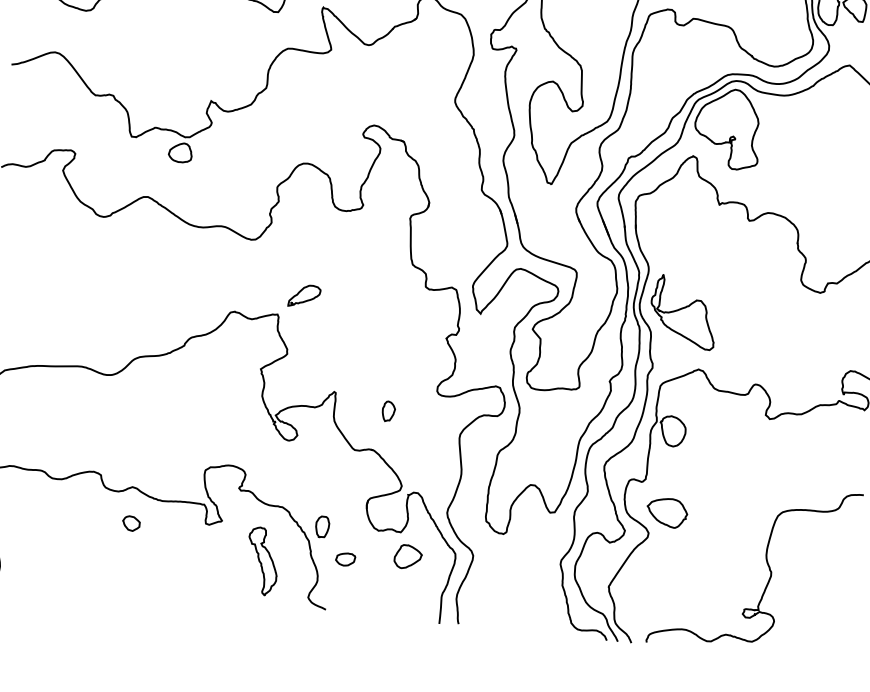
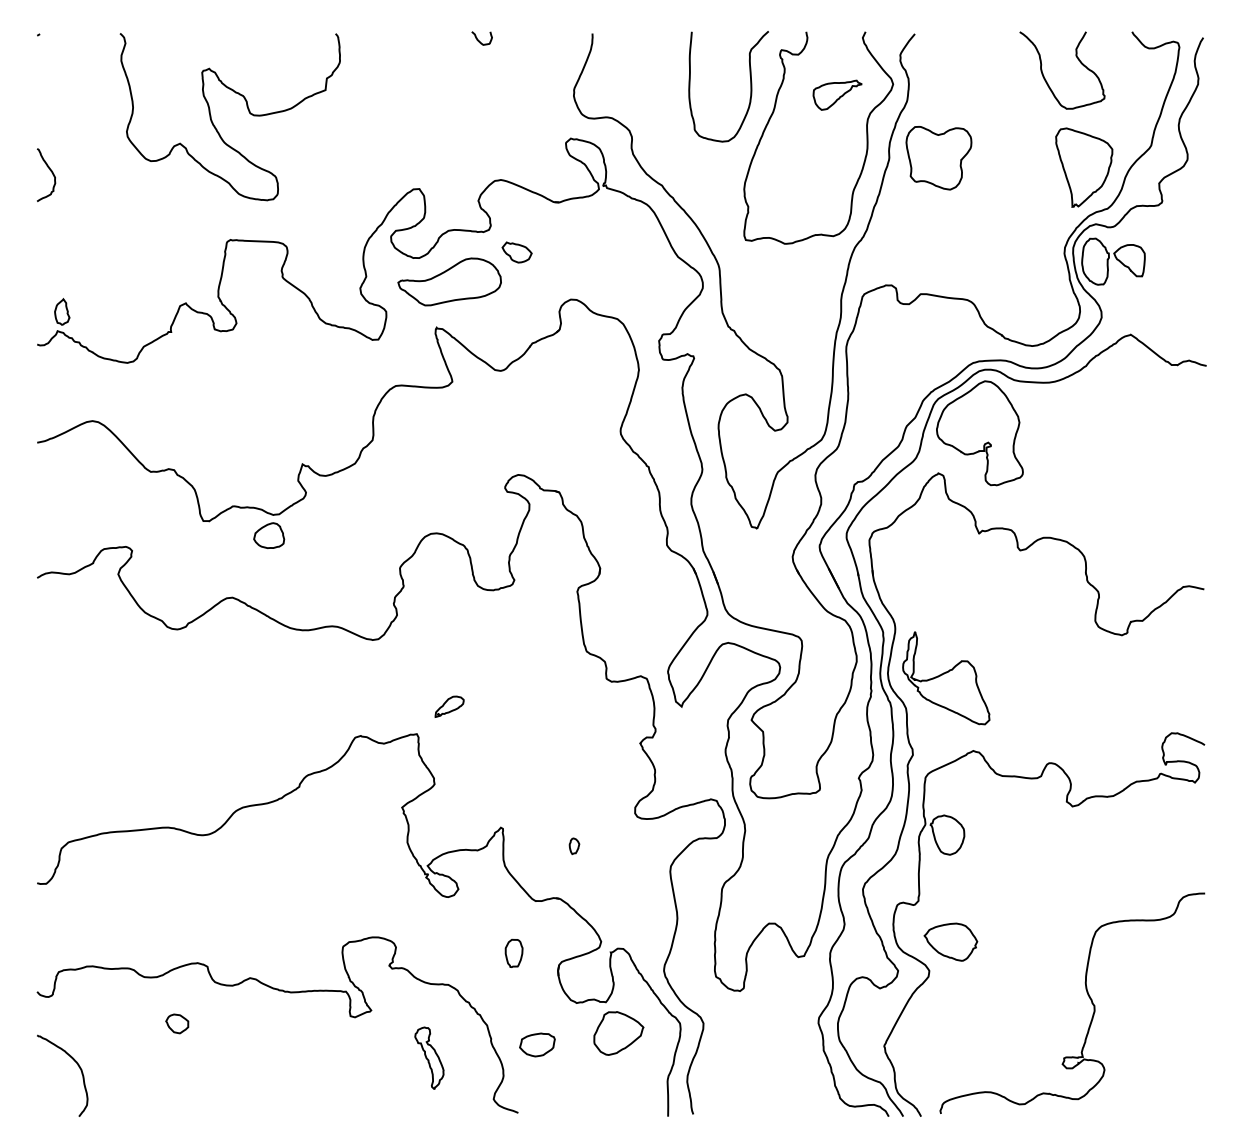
part: (304, 296) -> (449, 706), size x0.7
part: (388, 411) -> (574, 846), size x0.6
part: (131, 523) -> (177, 1023), moved
part: (322, 526) -> (513, 952), moved
part: (407, 557) -> (618, 1033), size x1.4
part: (345, 559) -> (537, 1044), size x1.4
part: (262, 561) -> (429, 1058), size x0.7

